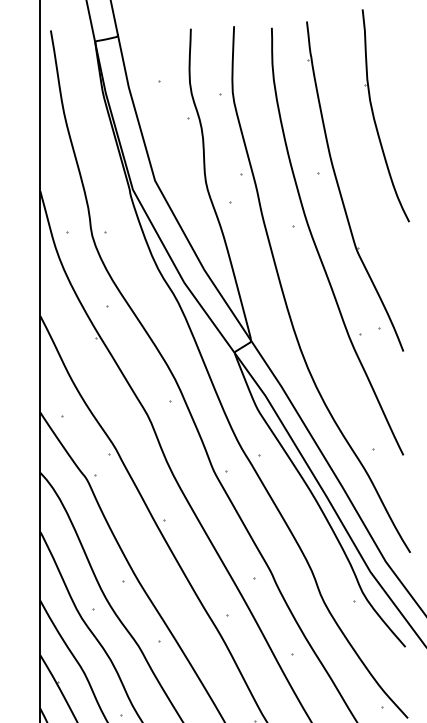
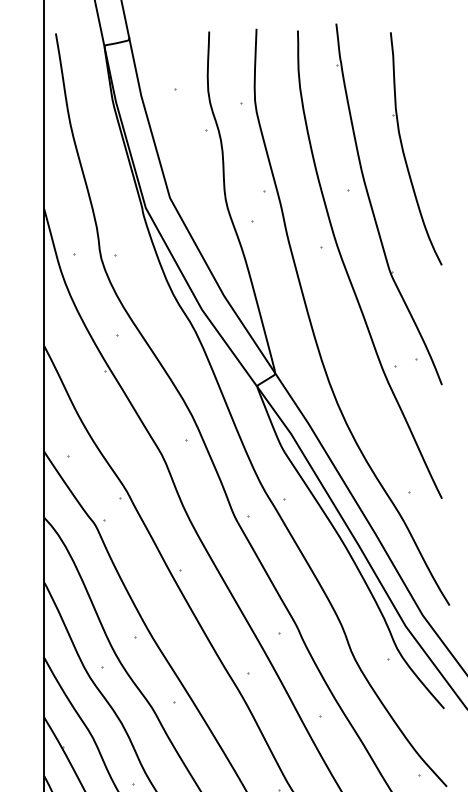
part: (375, 119) -> (404, 152), moved

